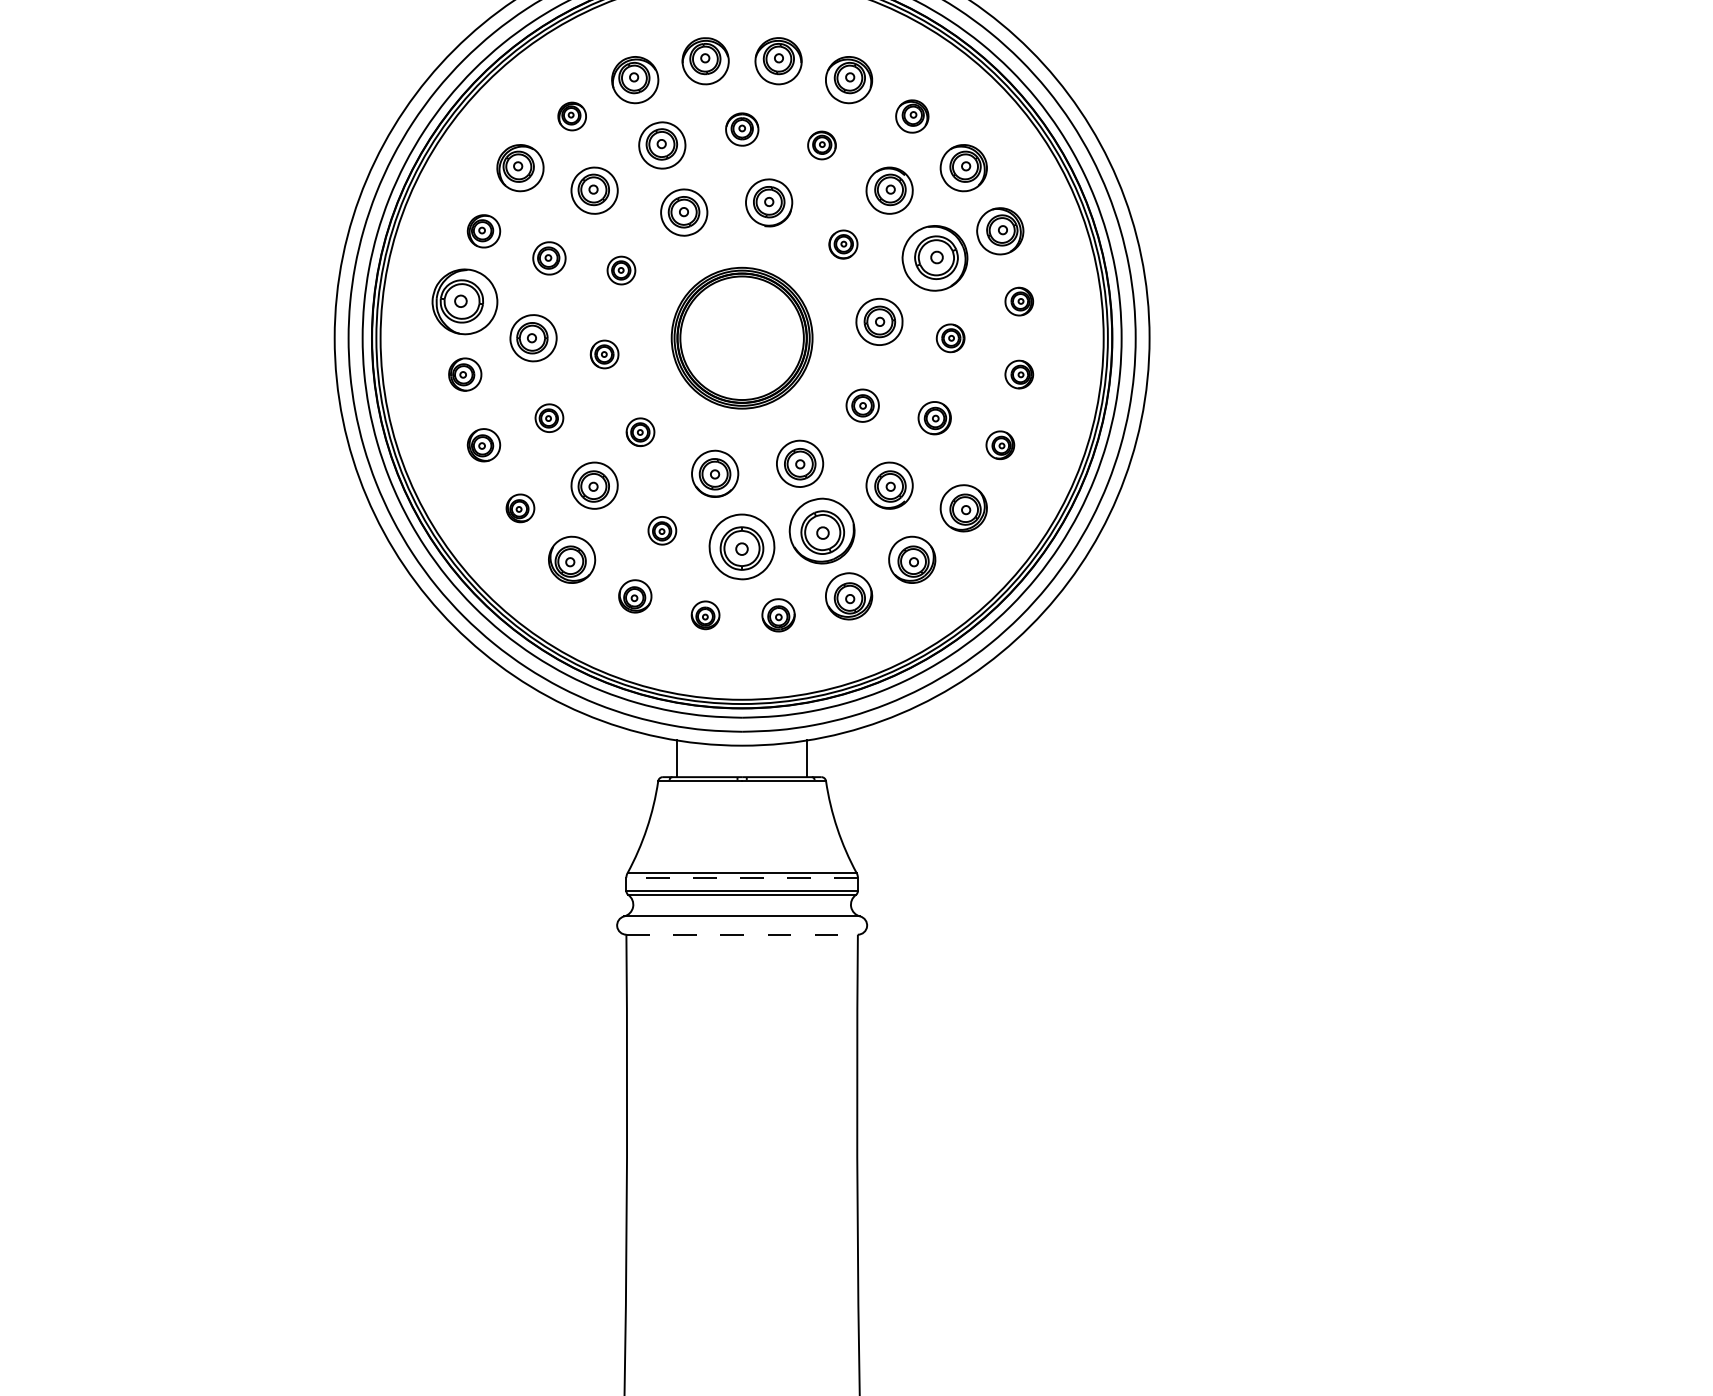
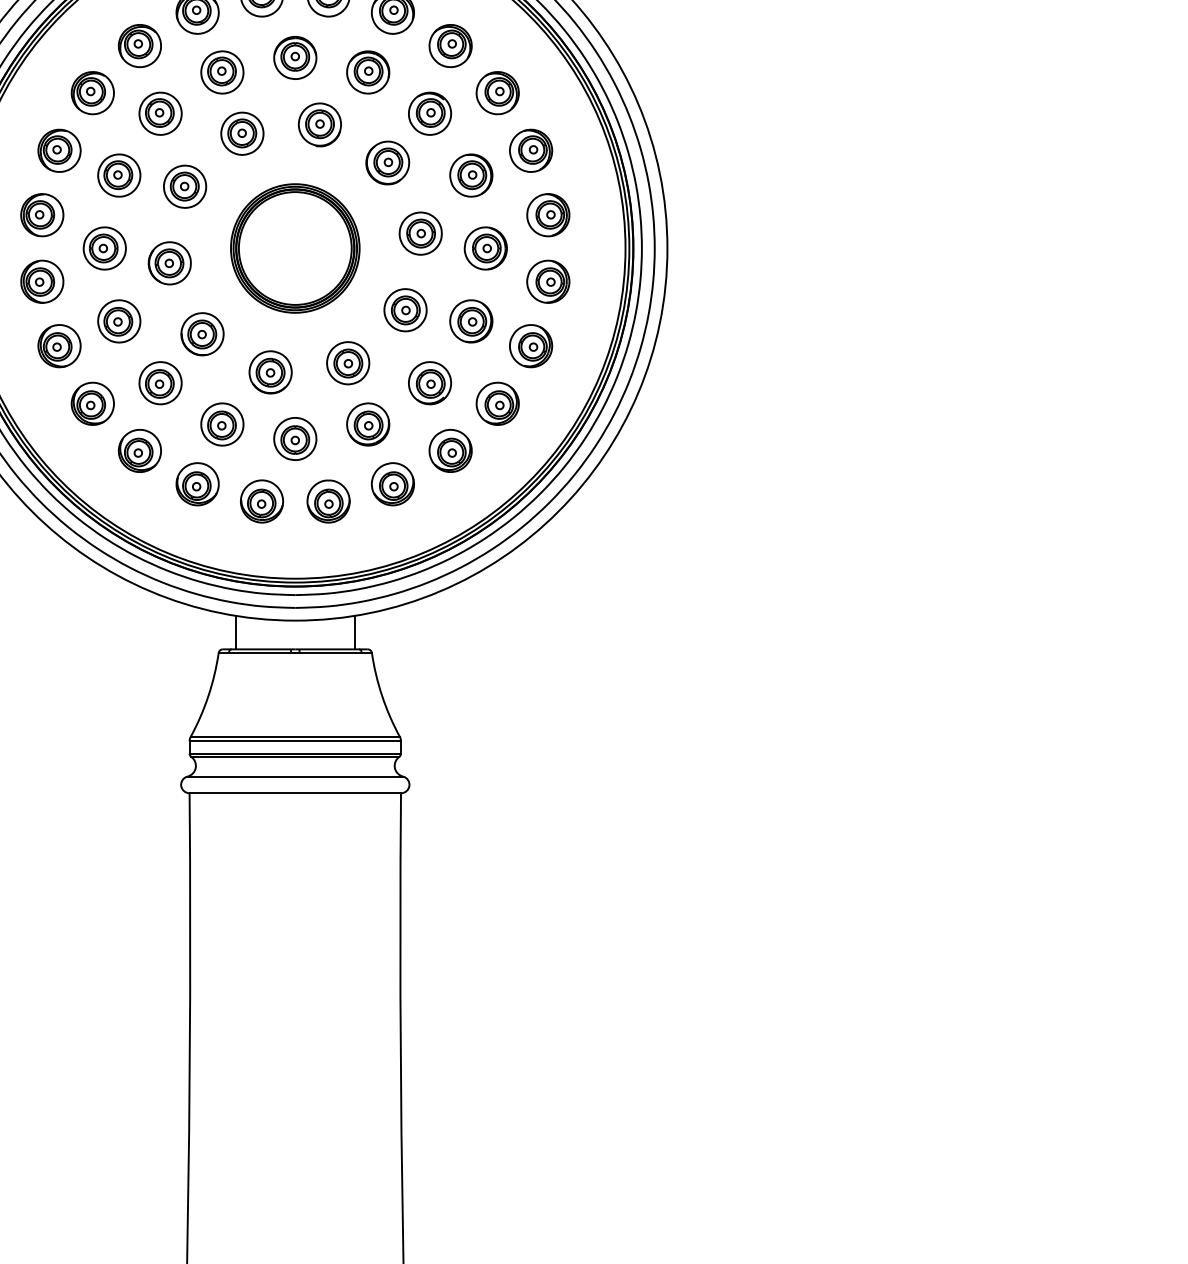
part: (572, 116) -> (140, 45), size x1.67
part: (912, 116) -> (450, 45), size x1.43
part: (742, 129) -> (295, 57), size x1.43
part: (821, 145) -> (367, 72), size x1.67
part: (483, 231) -> (59, 151), size x1.43
part: (843, 244) -> (387, 162), size x1.67
part: (549, 258) -> (119, 175), size x1.43
part: (934, 258) -> (470, 175), size x0.71
part: (621, 270) -> (185, 186), size x1.67
part: (465, 301) -> (42, 214), size x0.71
part: (1019, 301) -> (548, 214), size x1.67
part: (950, 338) -> (485, 248), size x1.67
part: (604, 354) -> (169, 263), size x1.67
part: (465, 374) -> (42, 281), size x1.43
part: (1019, 374) -> (548, 281), size x1.67
part: (862, 405) -> (405, 309), size x1.43
part: (549, 418) -> (119, 321), size x1.67
part: (934, 418) -> (470, 321), size x1.43
part: (640, 432) -> (202, 334), size x1.67
part: (483, 445) -> (59, 346), size x1.43
part: (1000, 445) -> (531, 346), size x1.67
part: (520, 508) -> (92, 404), size x1.67
part: (662, 530) -> (222, 424), size x1.67
part: (821, 530) -> (367, 424), size x0.71
part: (742, 546) -> (295, 438), size x0.71
part: (635, 596) -> (197, 484), size x1.43
part: (705, 615) -> (261, 501), size x1.67
part: (778, 615) -> (328, 501), size x1.43
line: (742, 877) -> (295, 741), dashed -> solid
line: (742, 934) -> (295, 793), dashed -> solid

